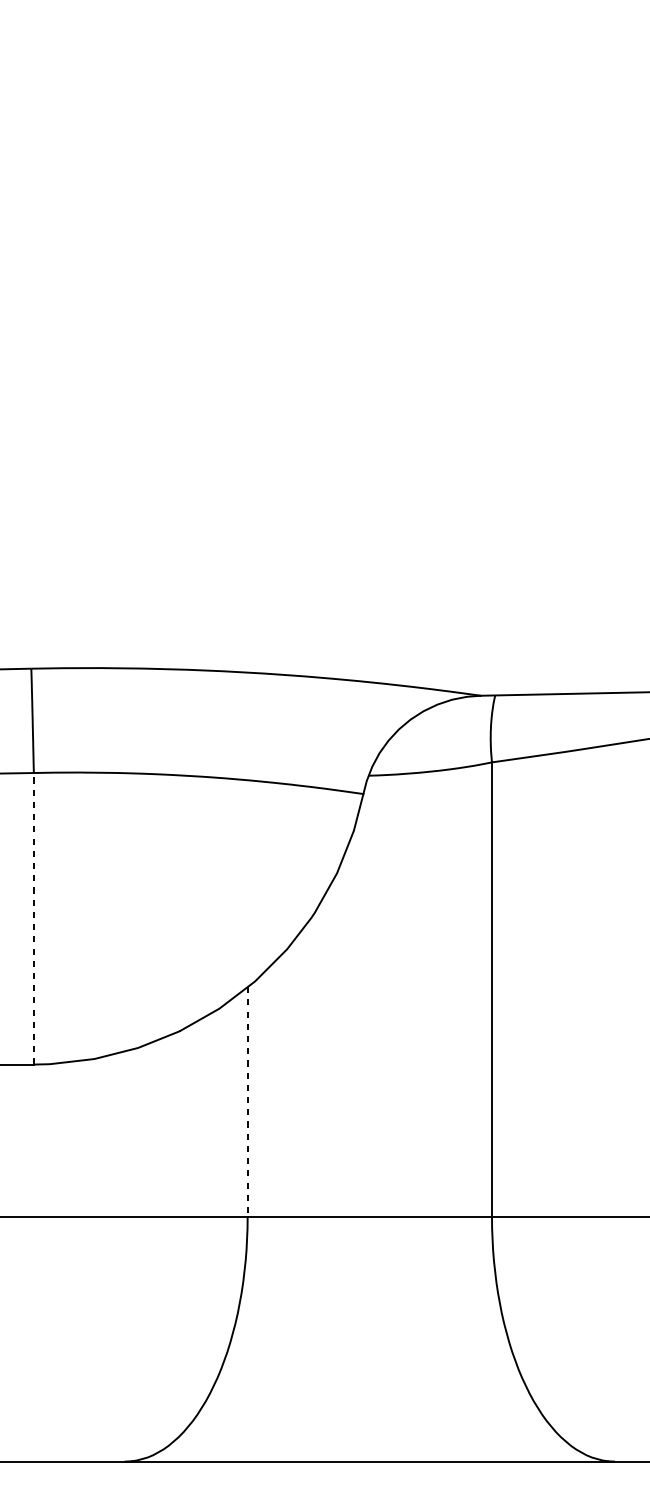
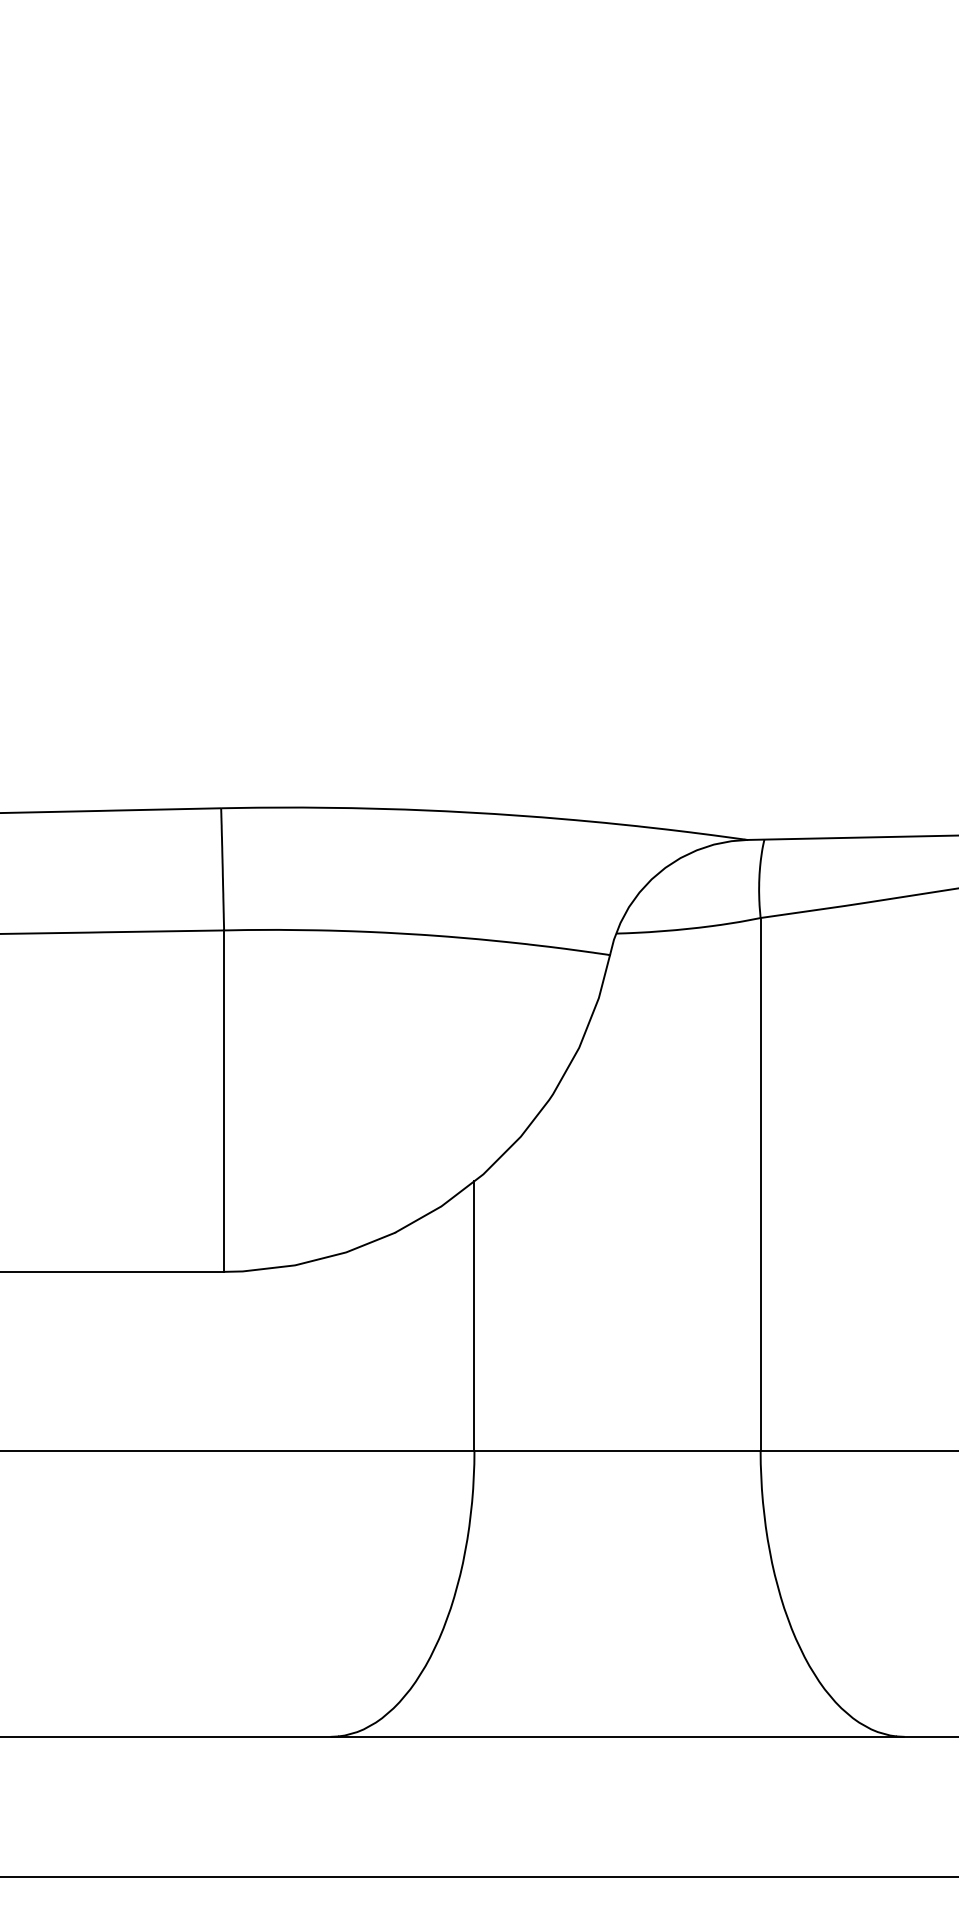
line: (34, 919) -> (224, 1101), dashed -> solid
line: (247, 1101) -> (474, 1315), dashed -> solid

